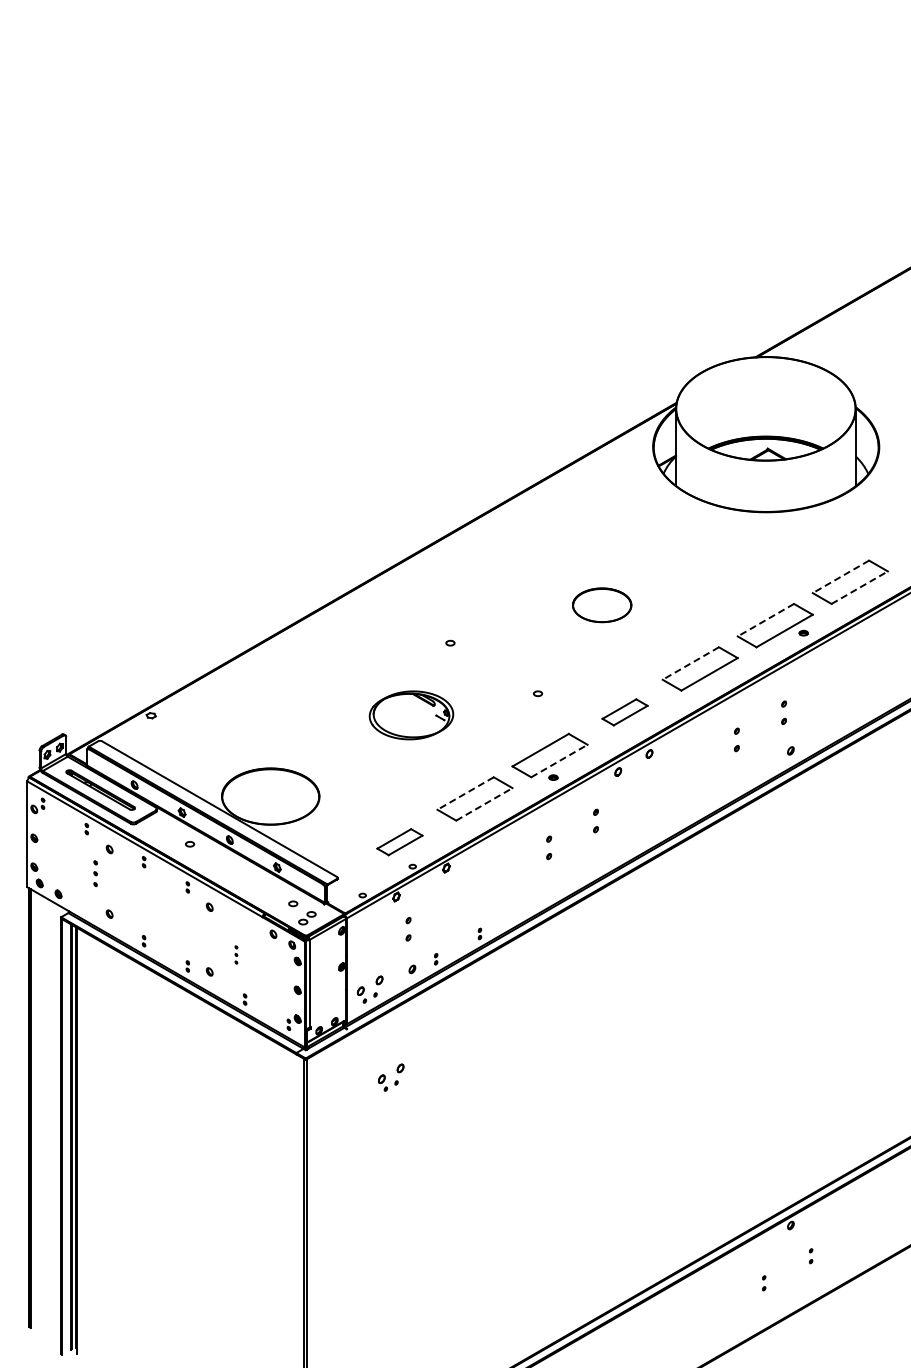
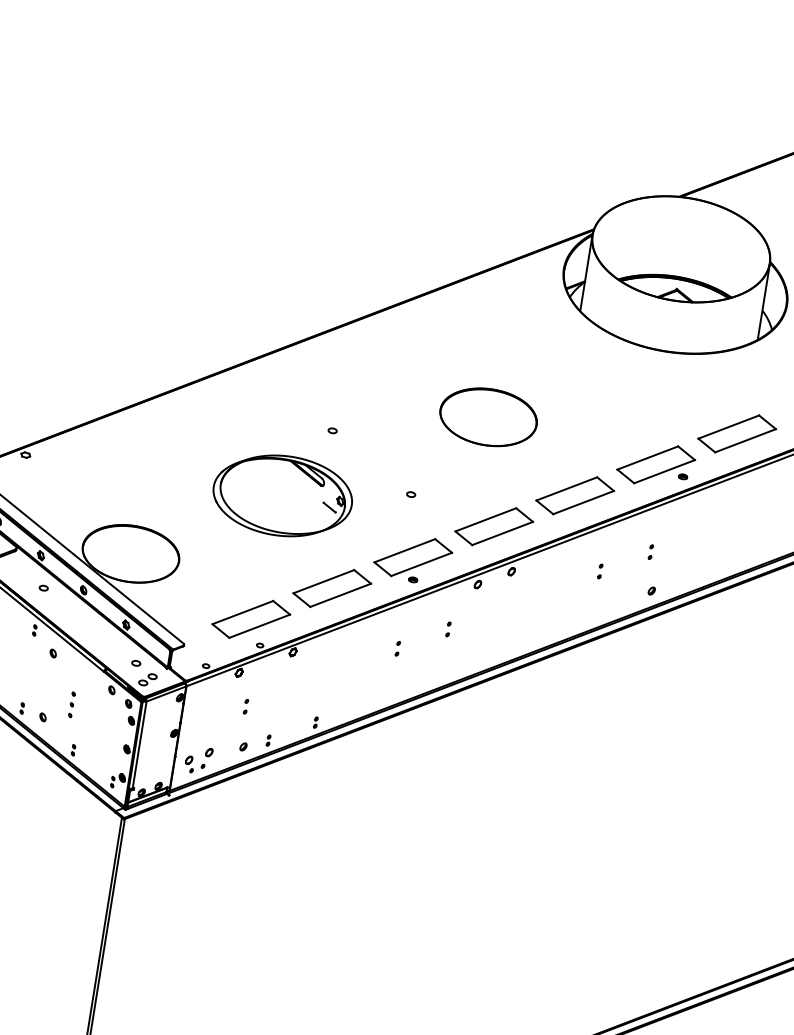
line: (840, 576) -> (728, 426), dashed -> solid
line: (859, 587) -> (745, 440), dashed -> solid
part: (601, 605) -> (487, 417), size x1.67
line: (765, 620) -> (647, 458), dashed -> solid
line: (690, 663) -> (566, 488), dashed -> solid
part: (624, 712) -> (493, 526), size x1.67
part: (783, 712) -> (650, 551), size x0.62
part: (411, 715) -> (282, 496), size x1.67
part: (736, 739) -> (599, 571), size x0.62
line: (559, 761) -> (421, 564), dashed -> solid
line: (465, 793) -> (323, 581), dashed -> solid
line: (484, 804) -> (340, 595), dashed -> solid
part: (596, 820) -> (448, 629), size x0.62
part: (399, 841) -> (251, 618), size x1.67
part: (549, 848) -> (398, 649), size x0.62
part: (408, 929) -> (245, 706), size x0.62
part: (236, 954) -> (72, 704), size x1.43
part: (391, 1077) -> (205, 850), removed

